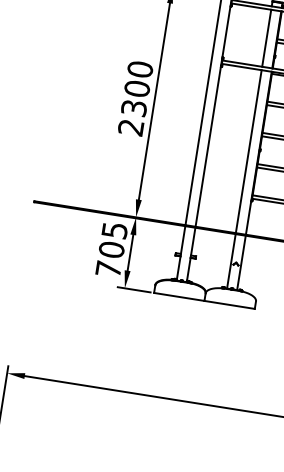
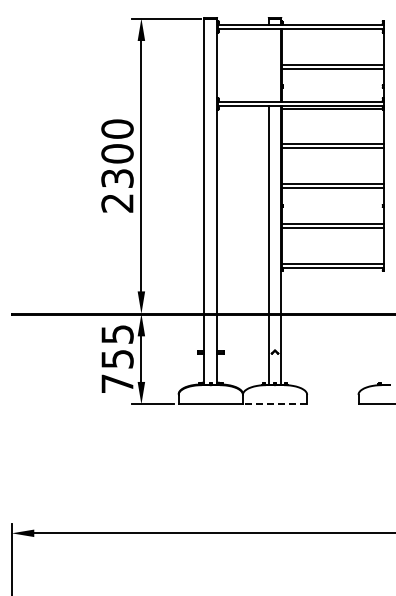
line: (266, 38) -> (268, 65), removed
text: (111, 249) -> (117, 358), 705 -> 755
line: (229, 304) -> (274, 404), solid -> dashed

